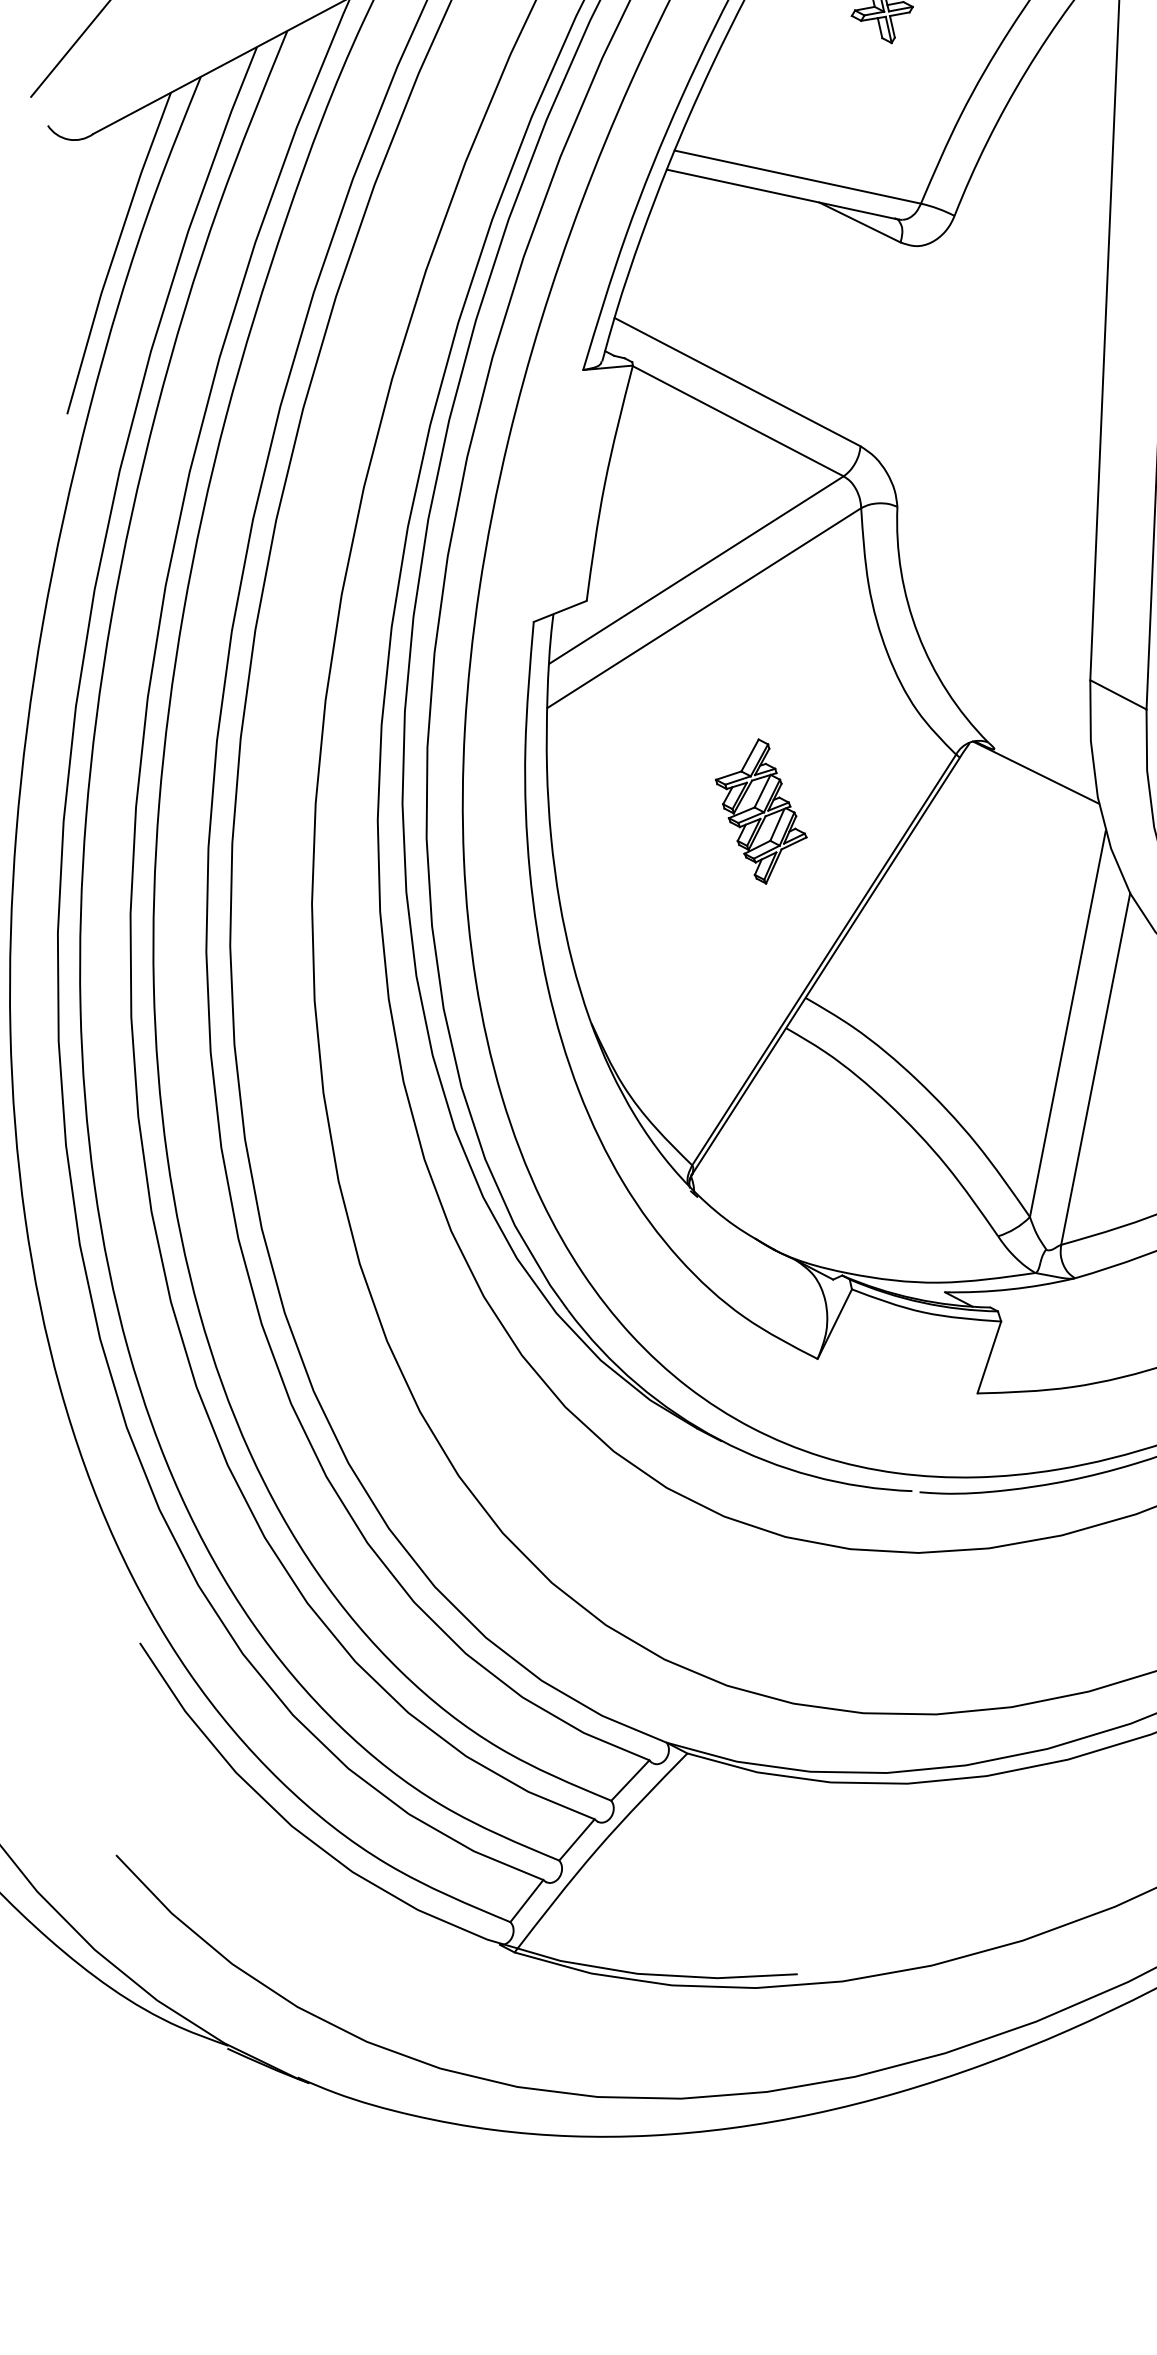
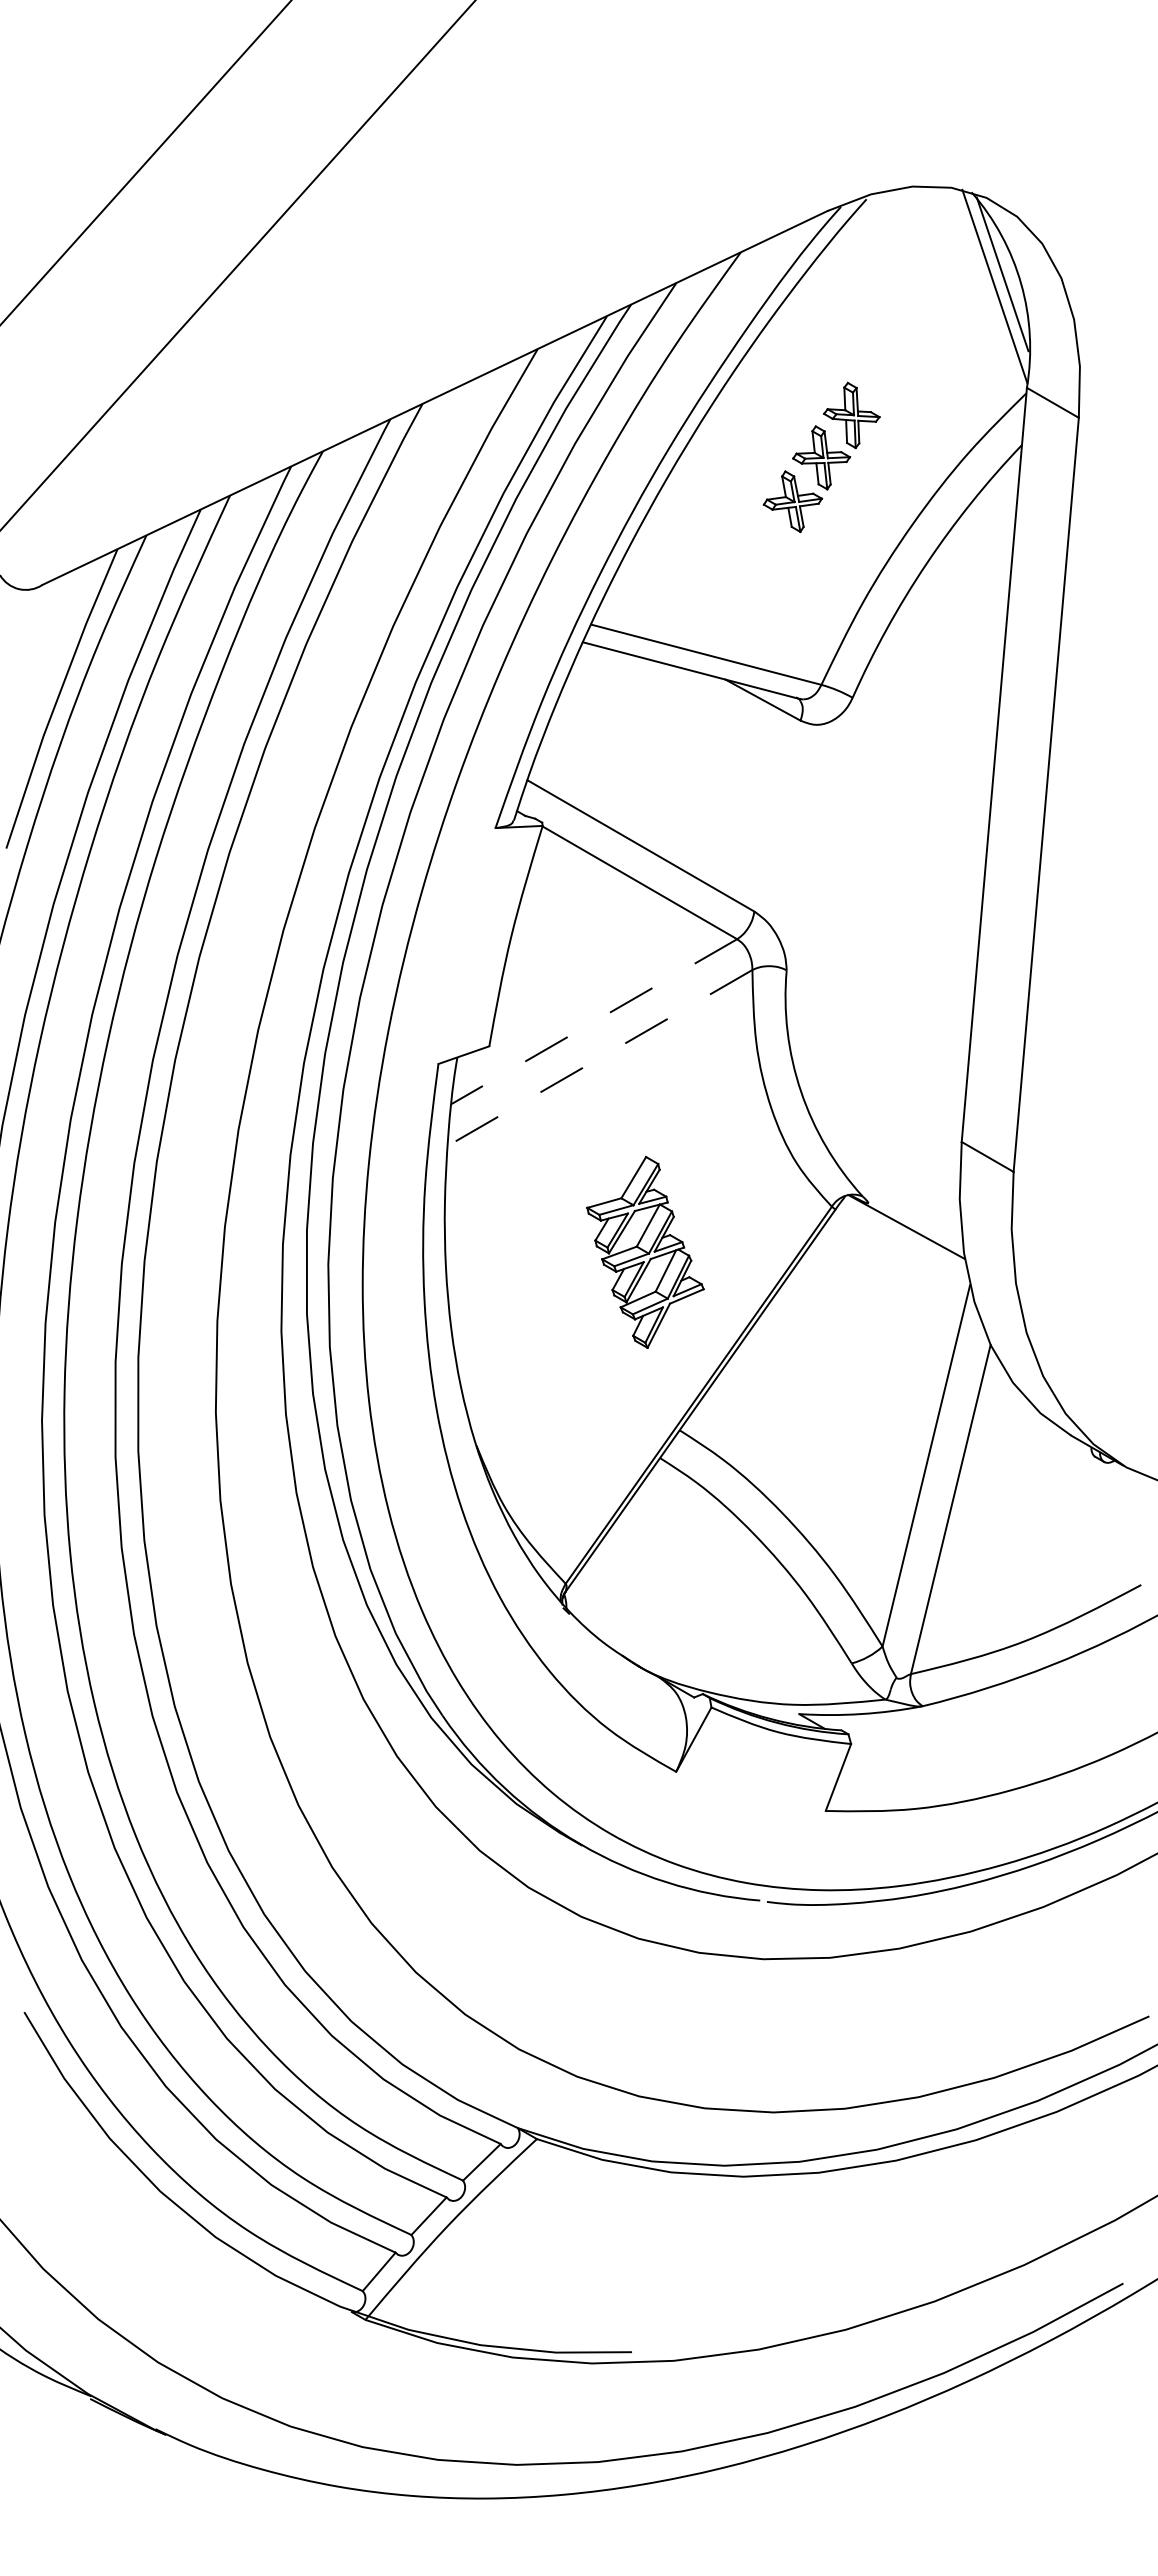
line: (696, 569) -> (594, 1021), solid -> dashed
line: (704, 607) -> (600, 1057), solid -> dashed
part: (761, 811) -> (645, 1252), size x1.4

